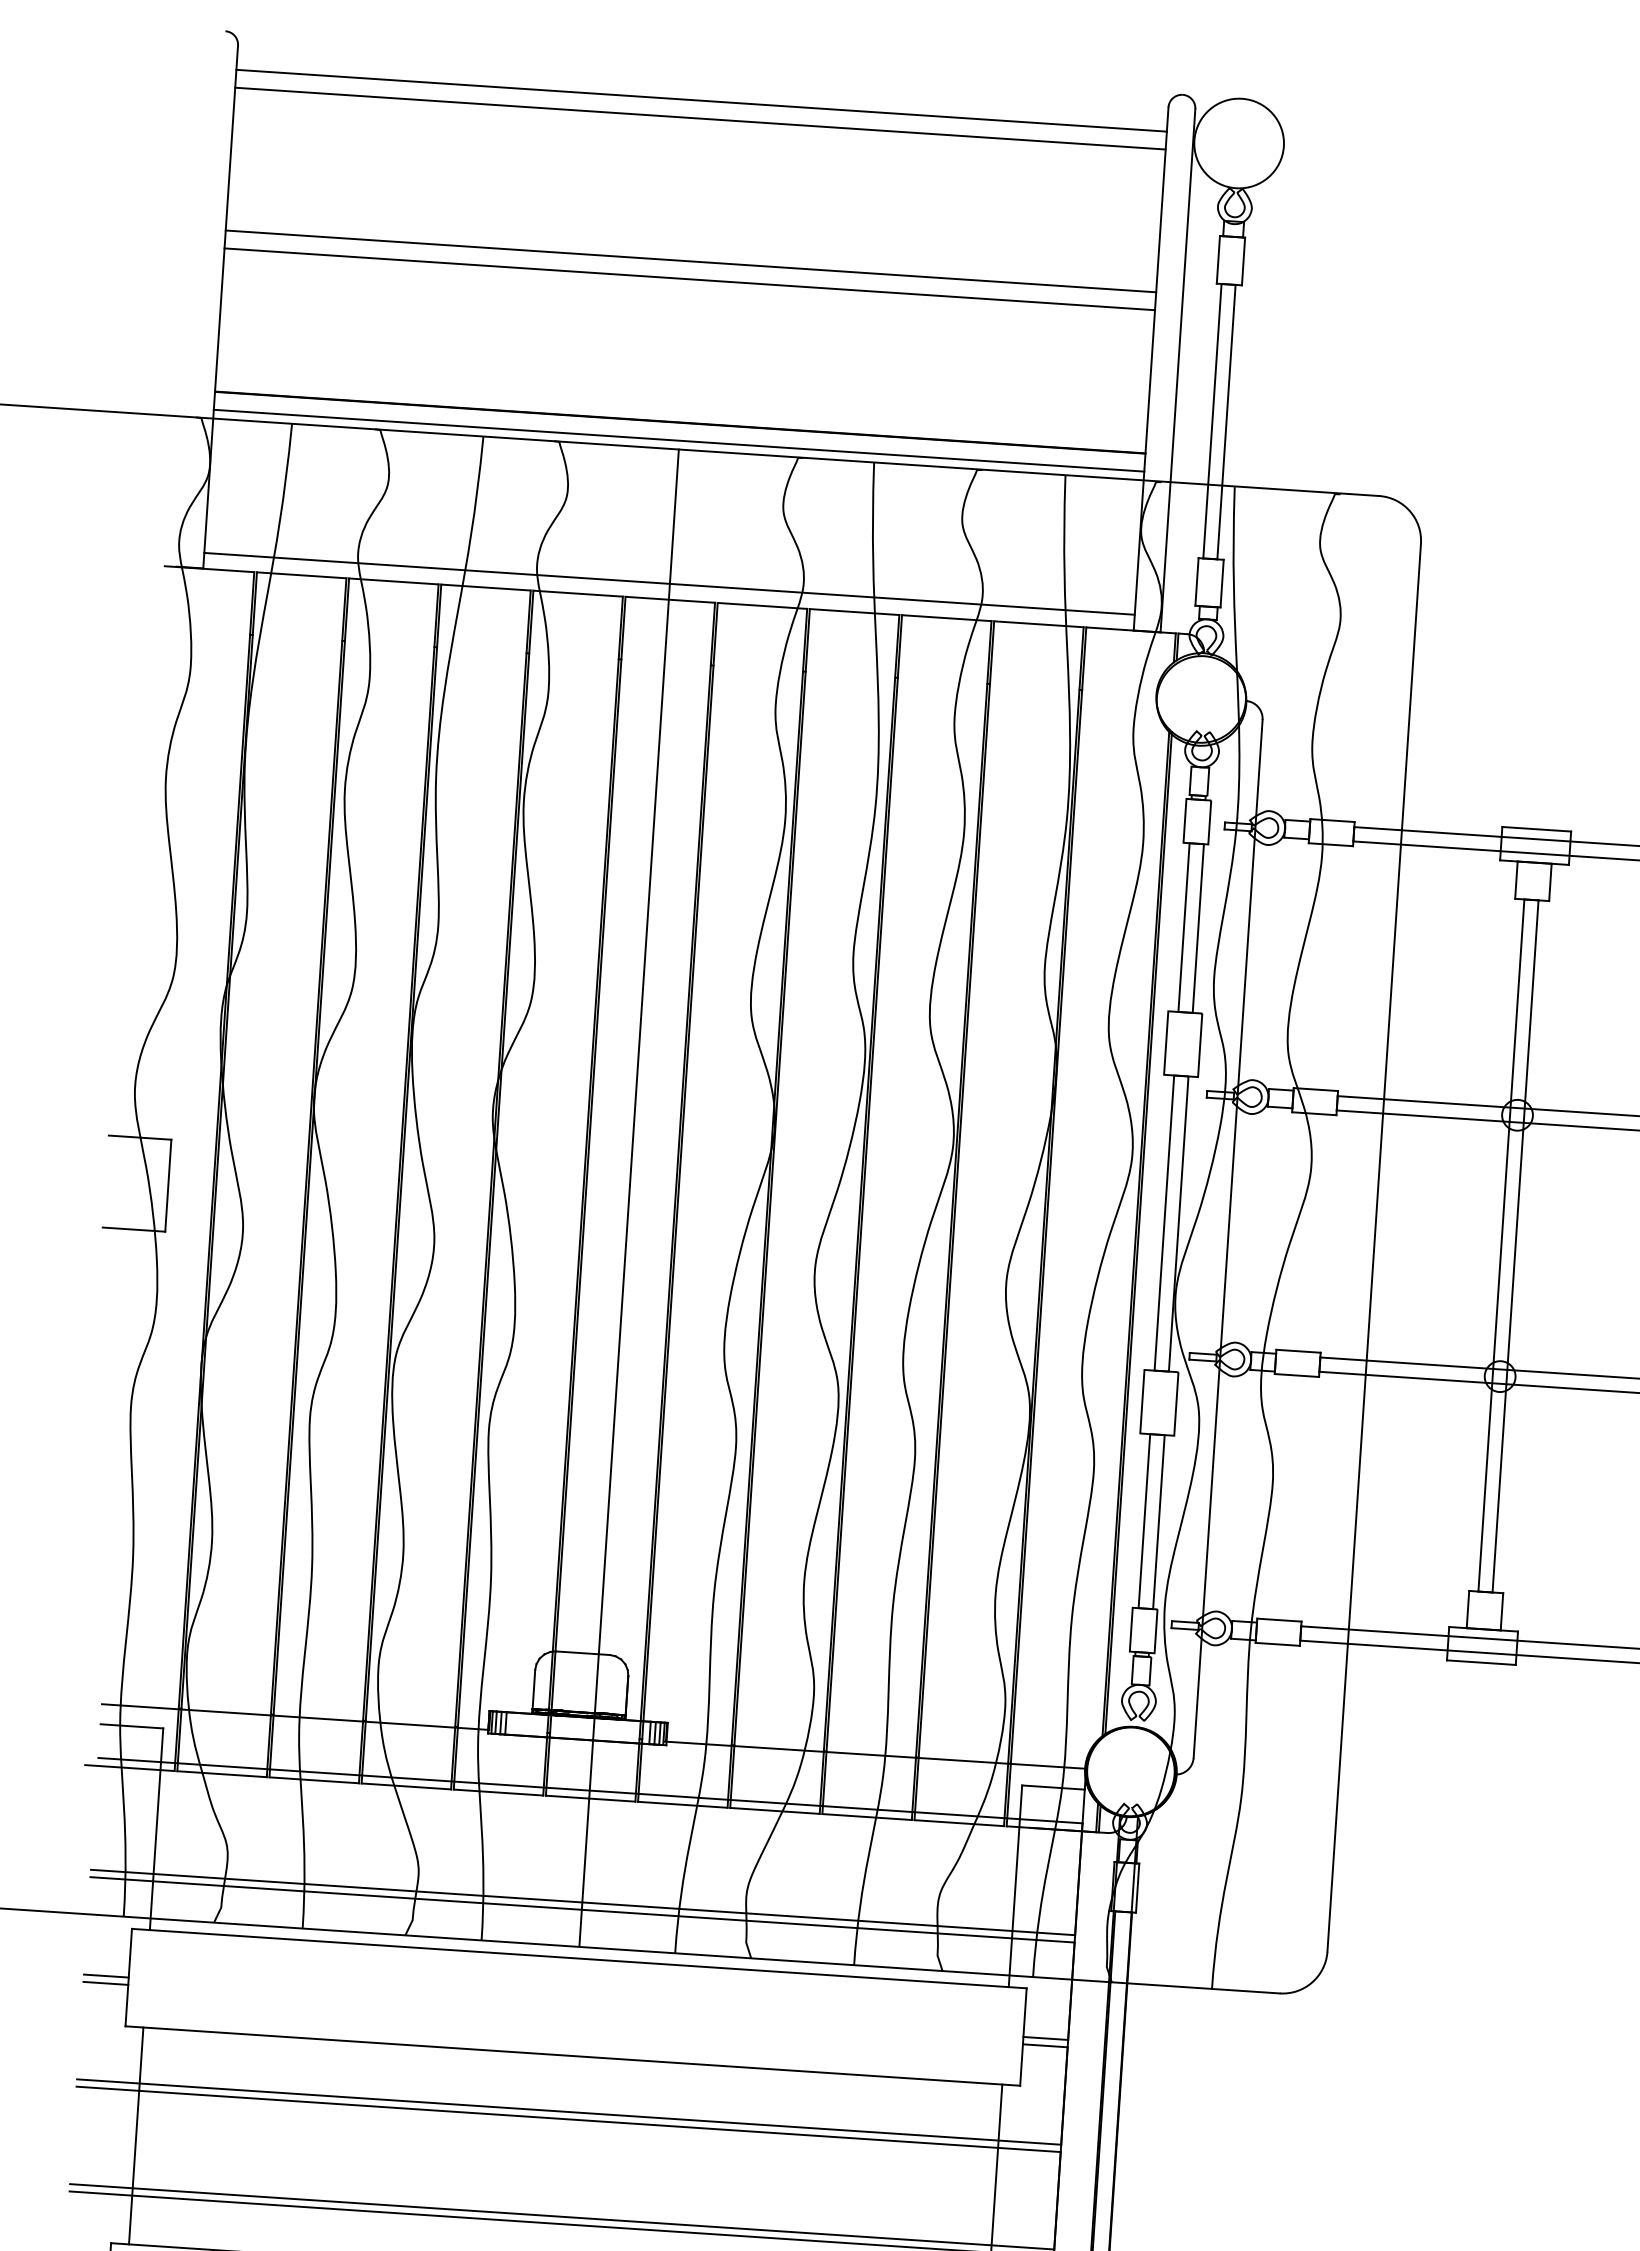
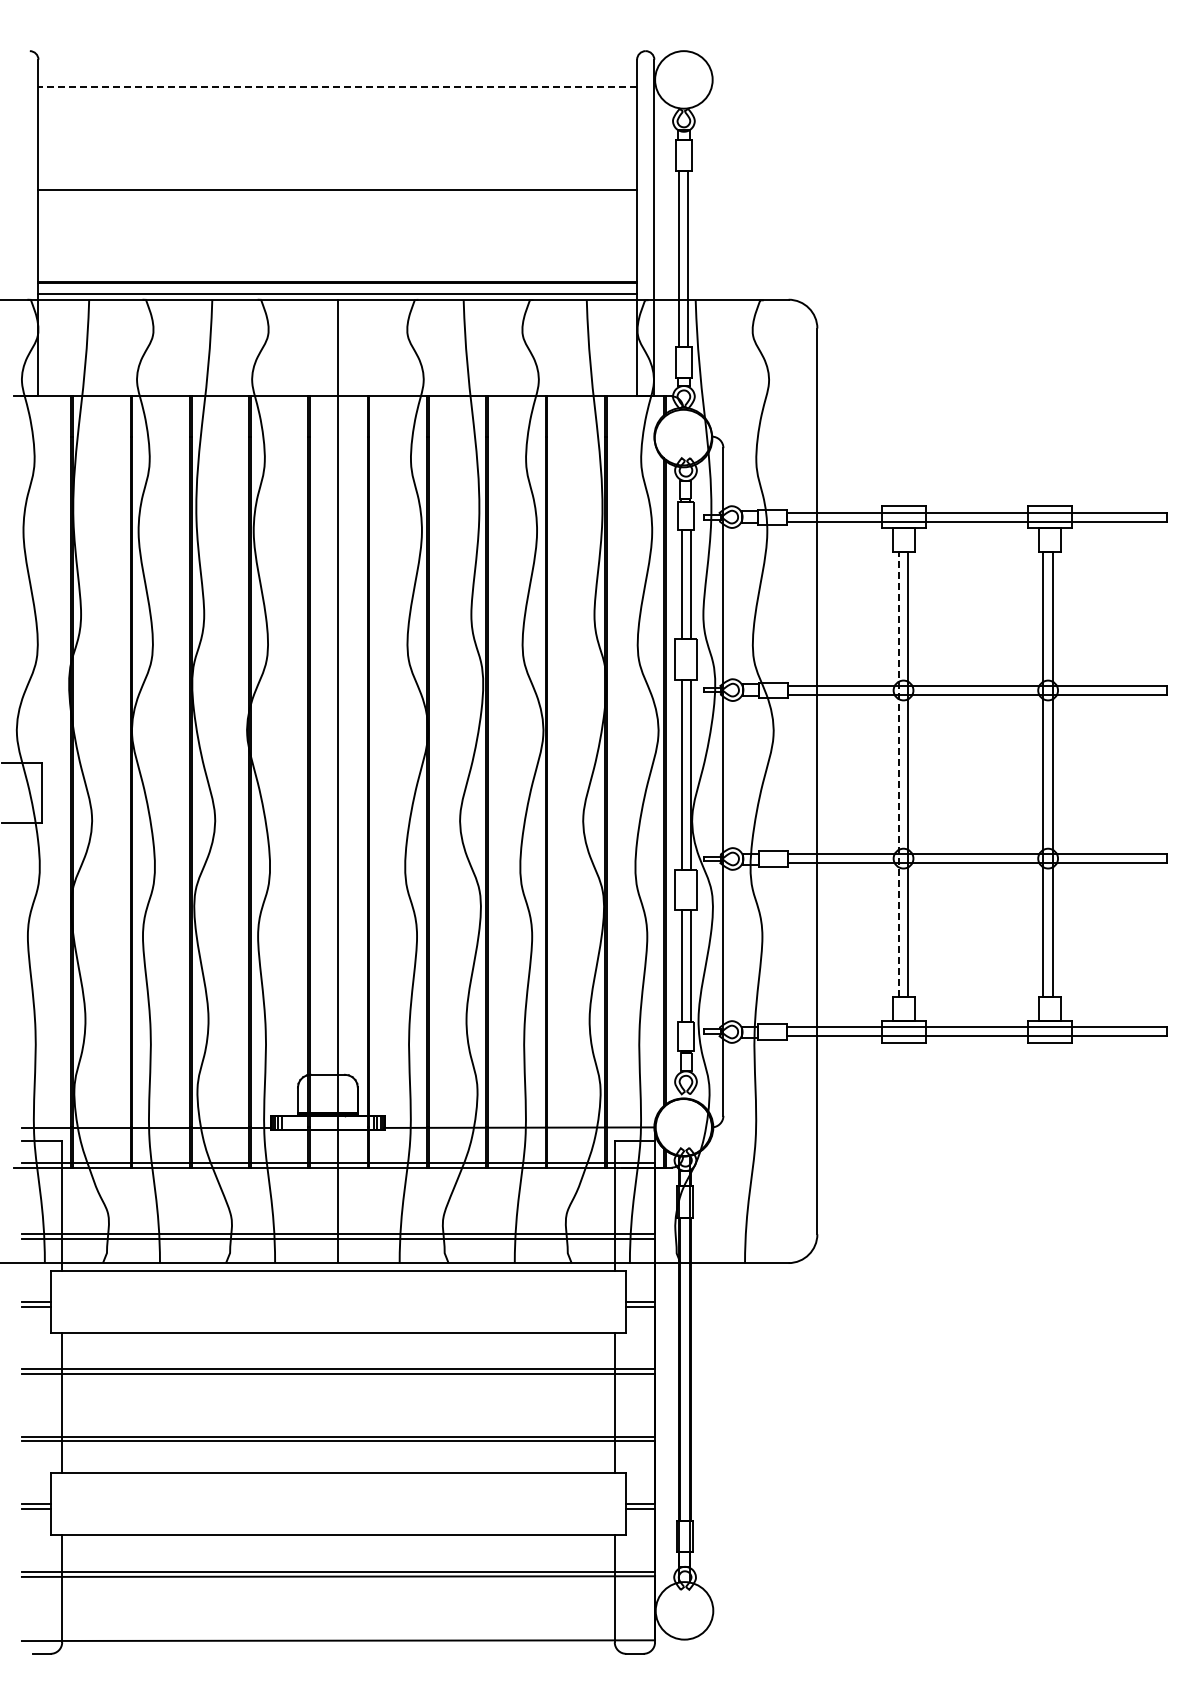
line: (701, 100) -> (337, 75), removed
line: (700, 117) -> (337, 86), solid -> dashed
line: (690, 261) -> (337, 178), removed
line: (669, 584) -> (337, 386), removed
line: (1501, 1245) -> (898, 774), solid -> dashed

